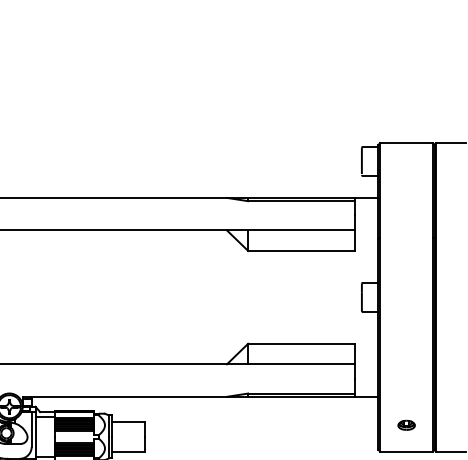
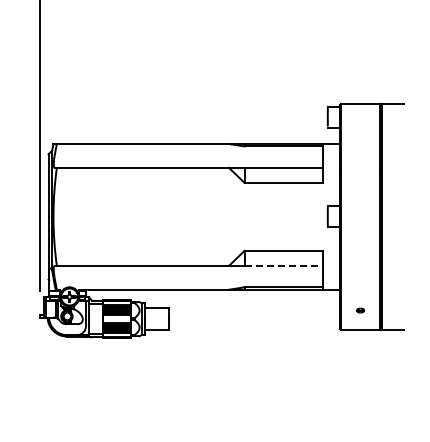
line: (302, 363) -> (284, 265), solid -> dashed
part: (406, 425) -> (360, 310), size x0.6

